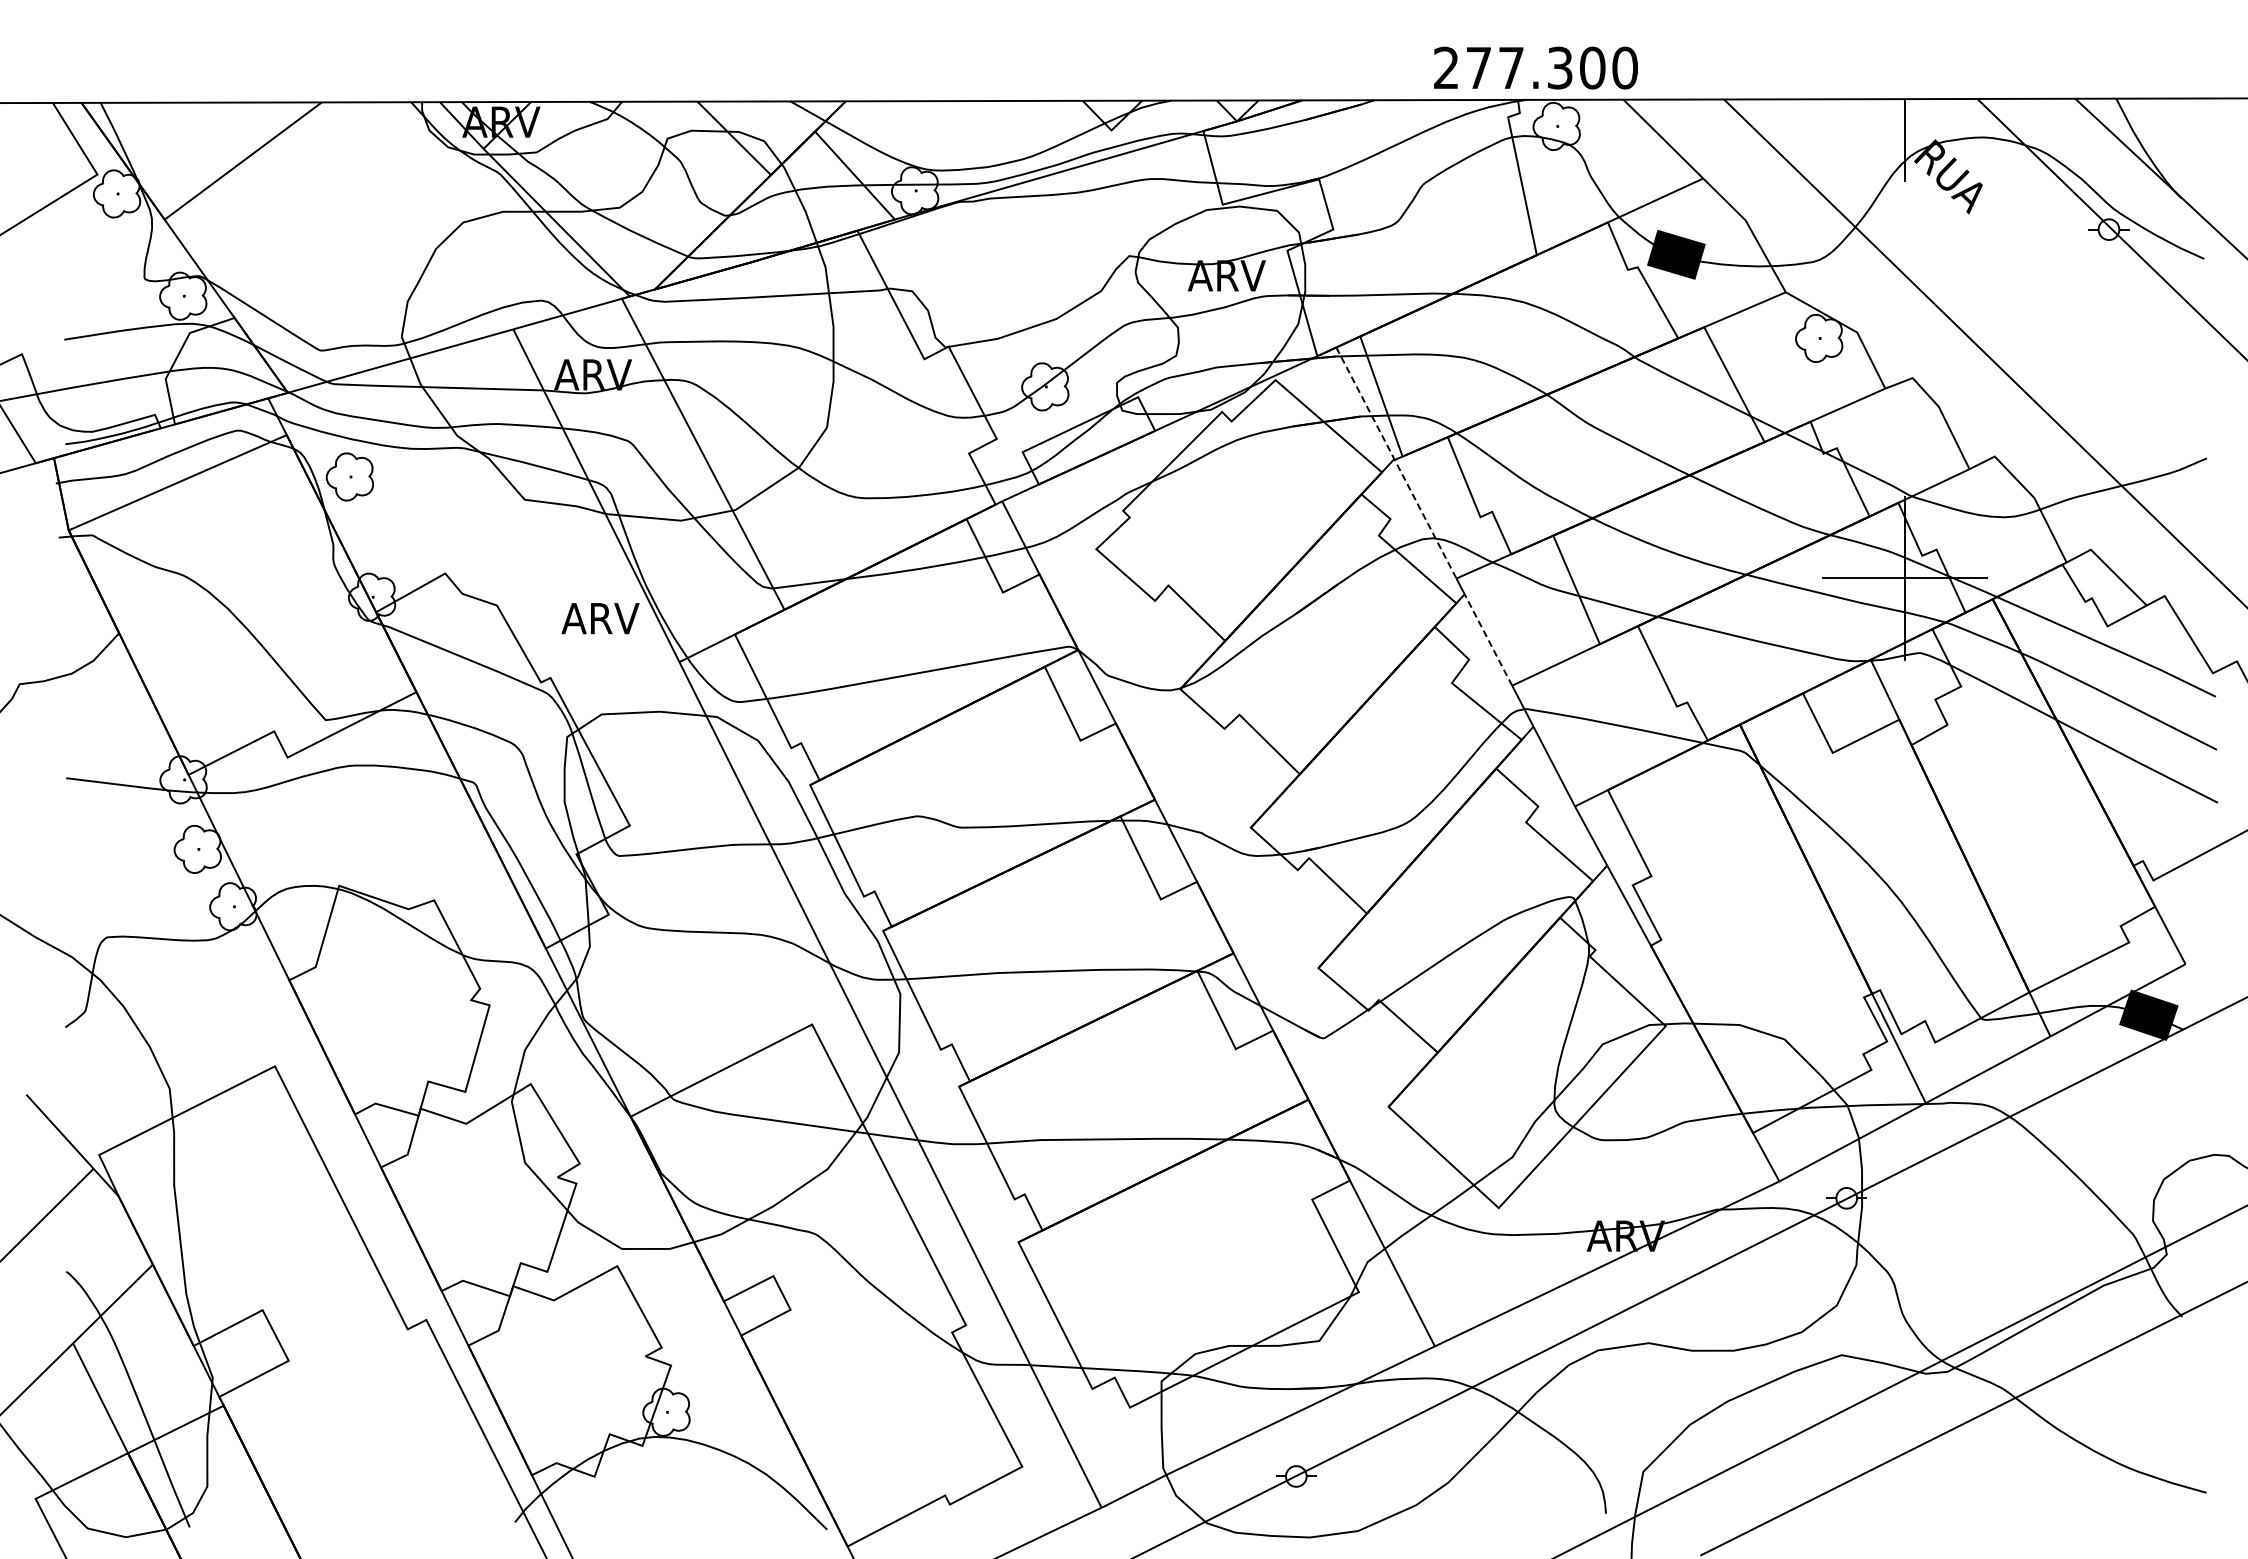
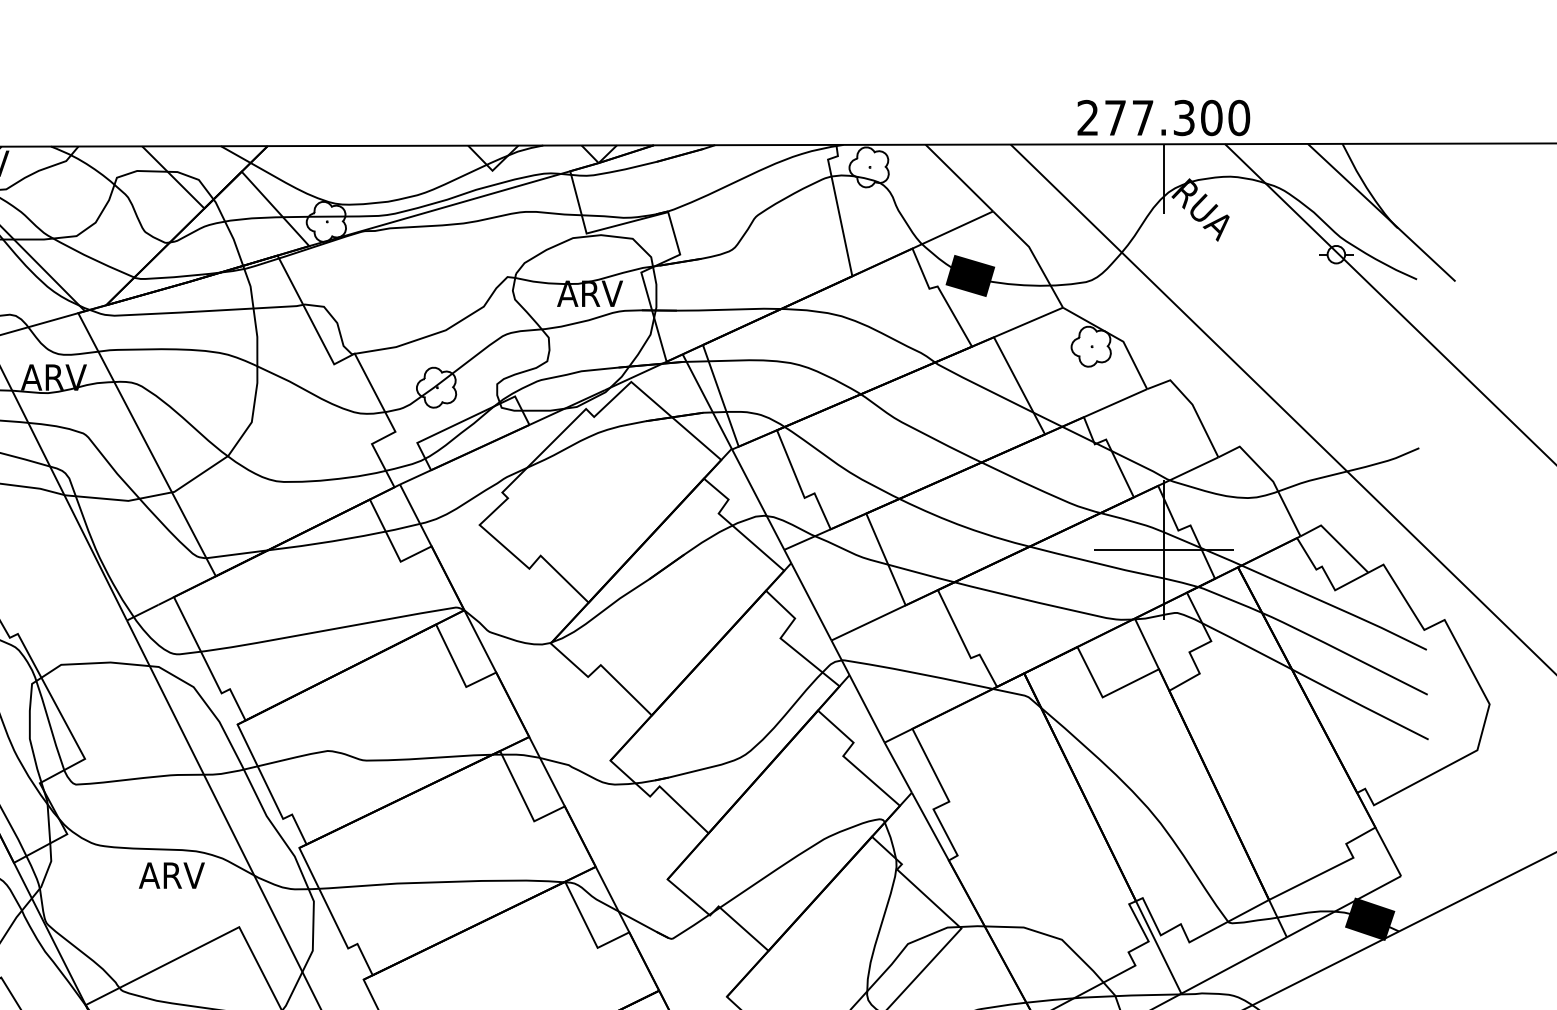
text: (1535, 67) -> (1163, 117), moved
line: (1396, 462) -> (733, 451), dashed -> solid
text: (600, 618) -> (171, 875), moved
line: (1488, 640) -> (811, 602), dashed -> solid

